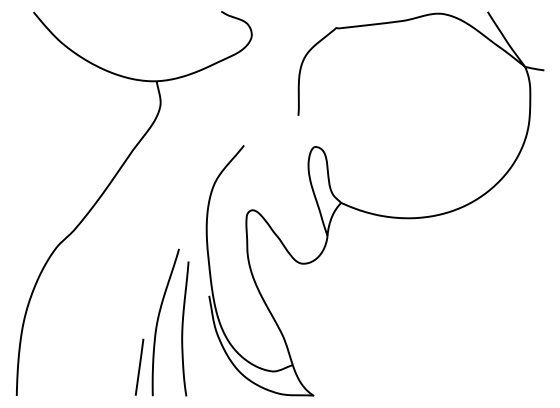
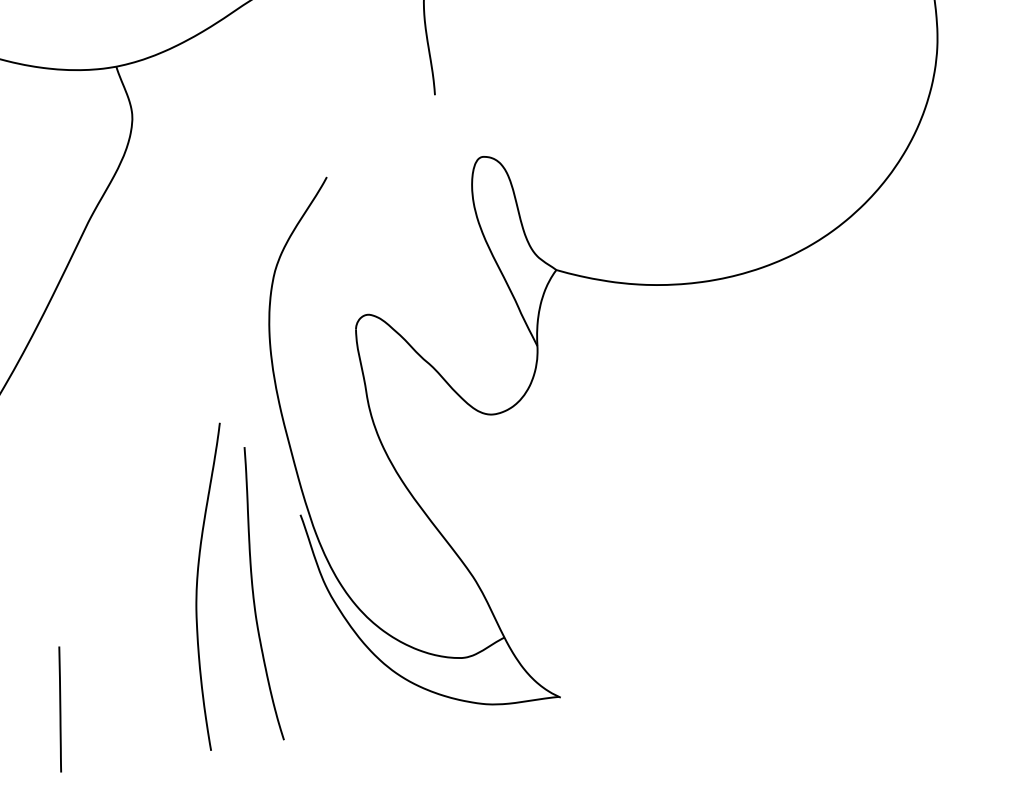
line: (139, 366) -> (59, 707), moved

